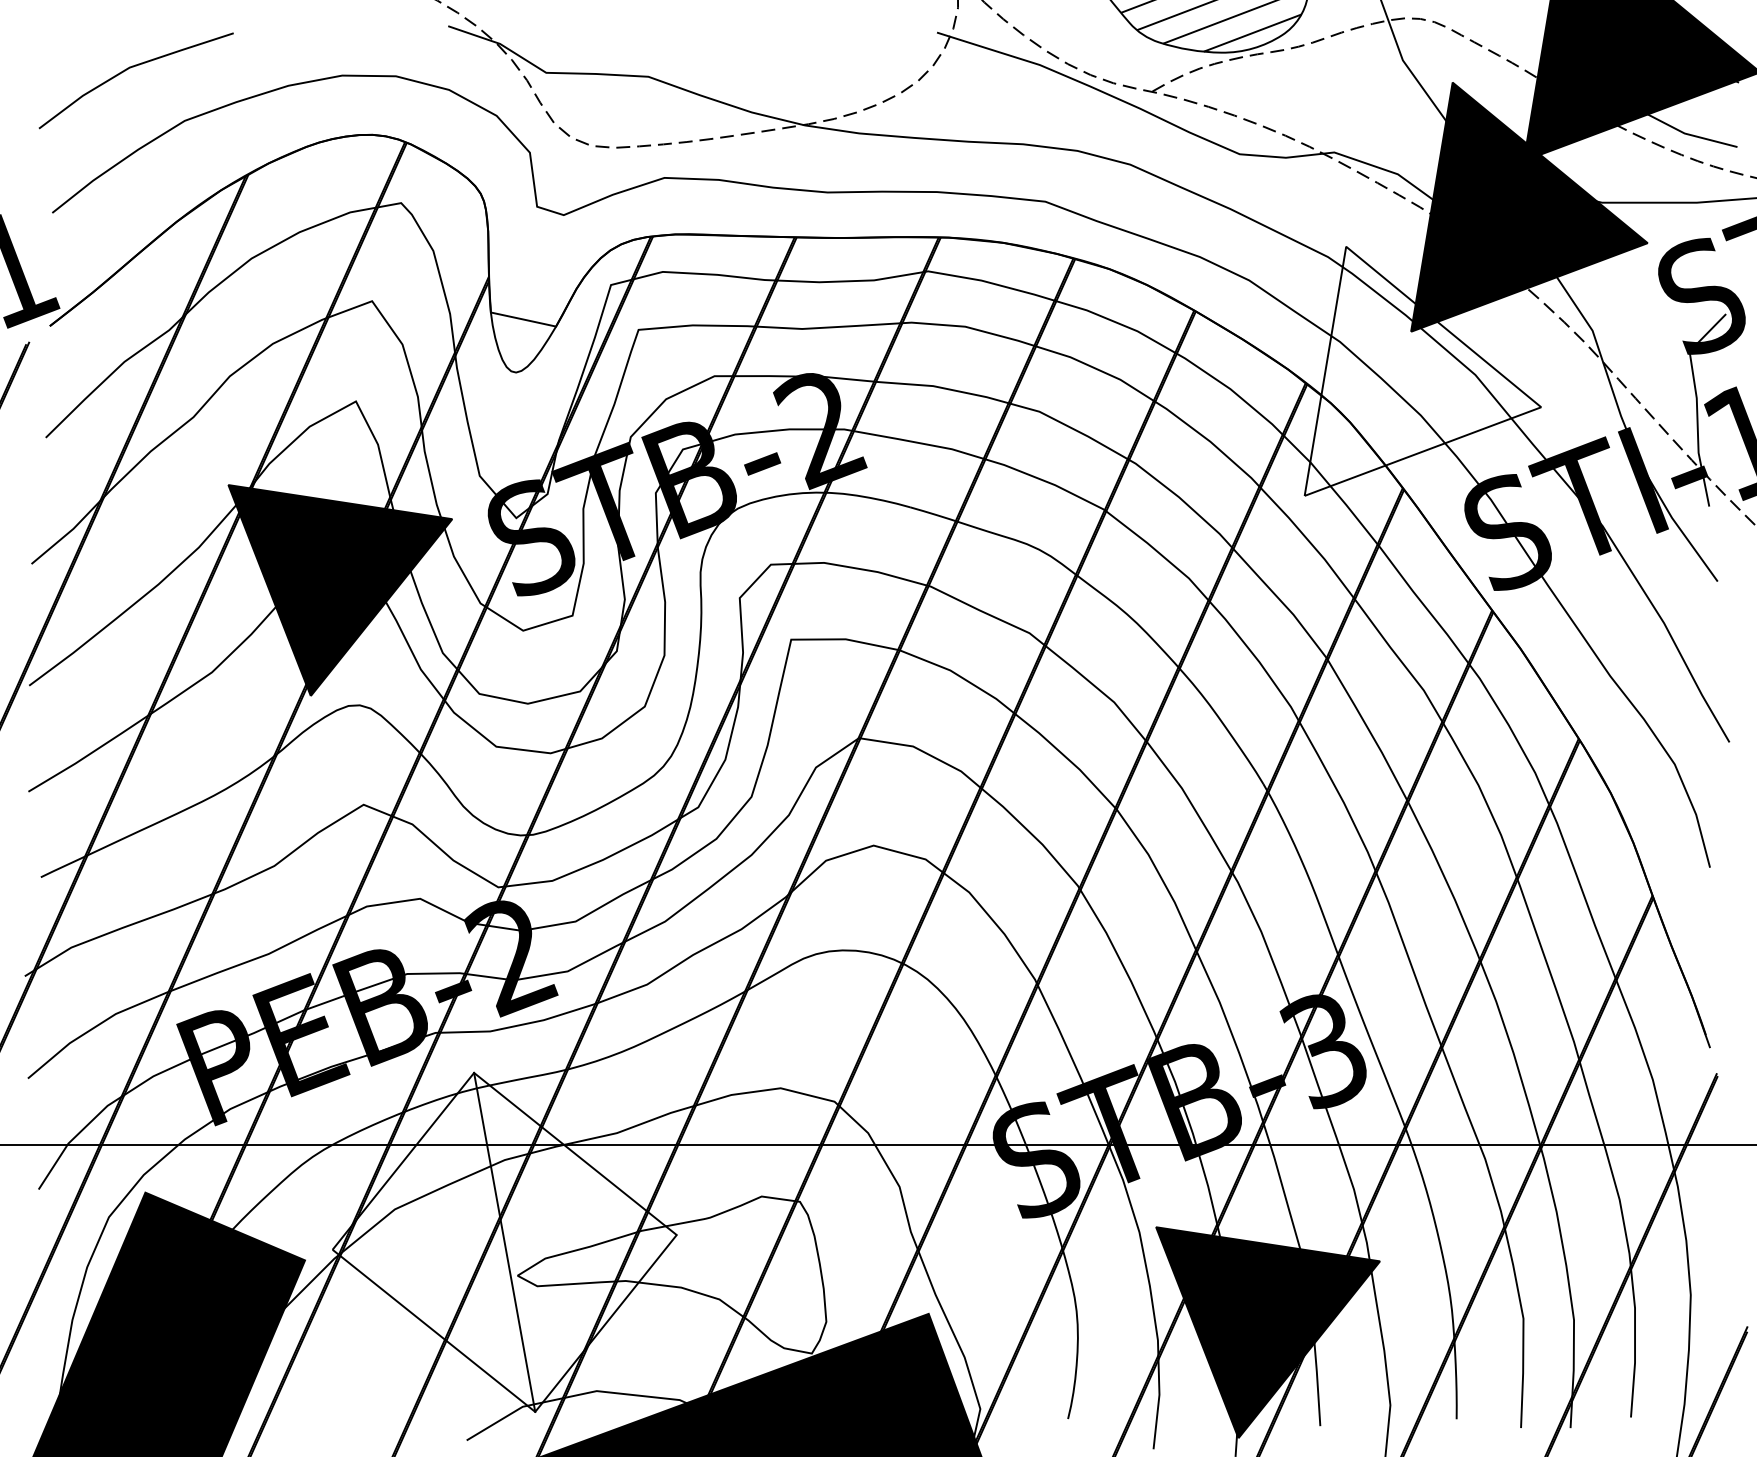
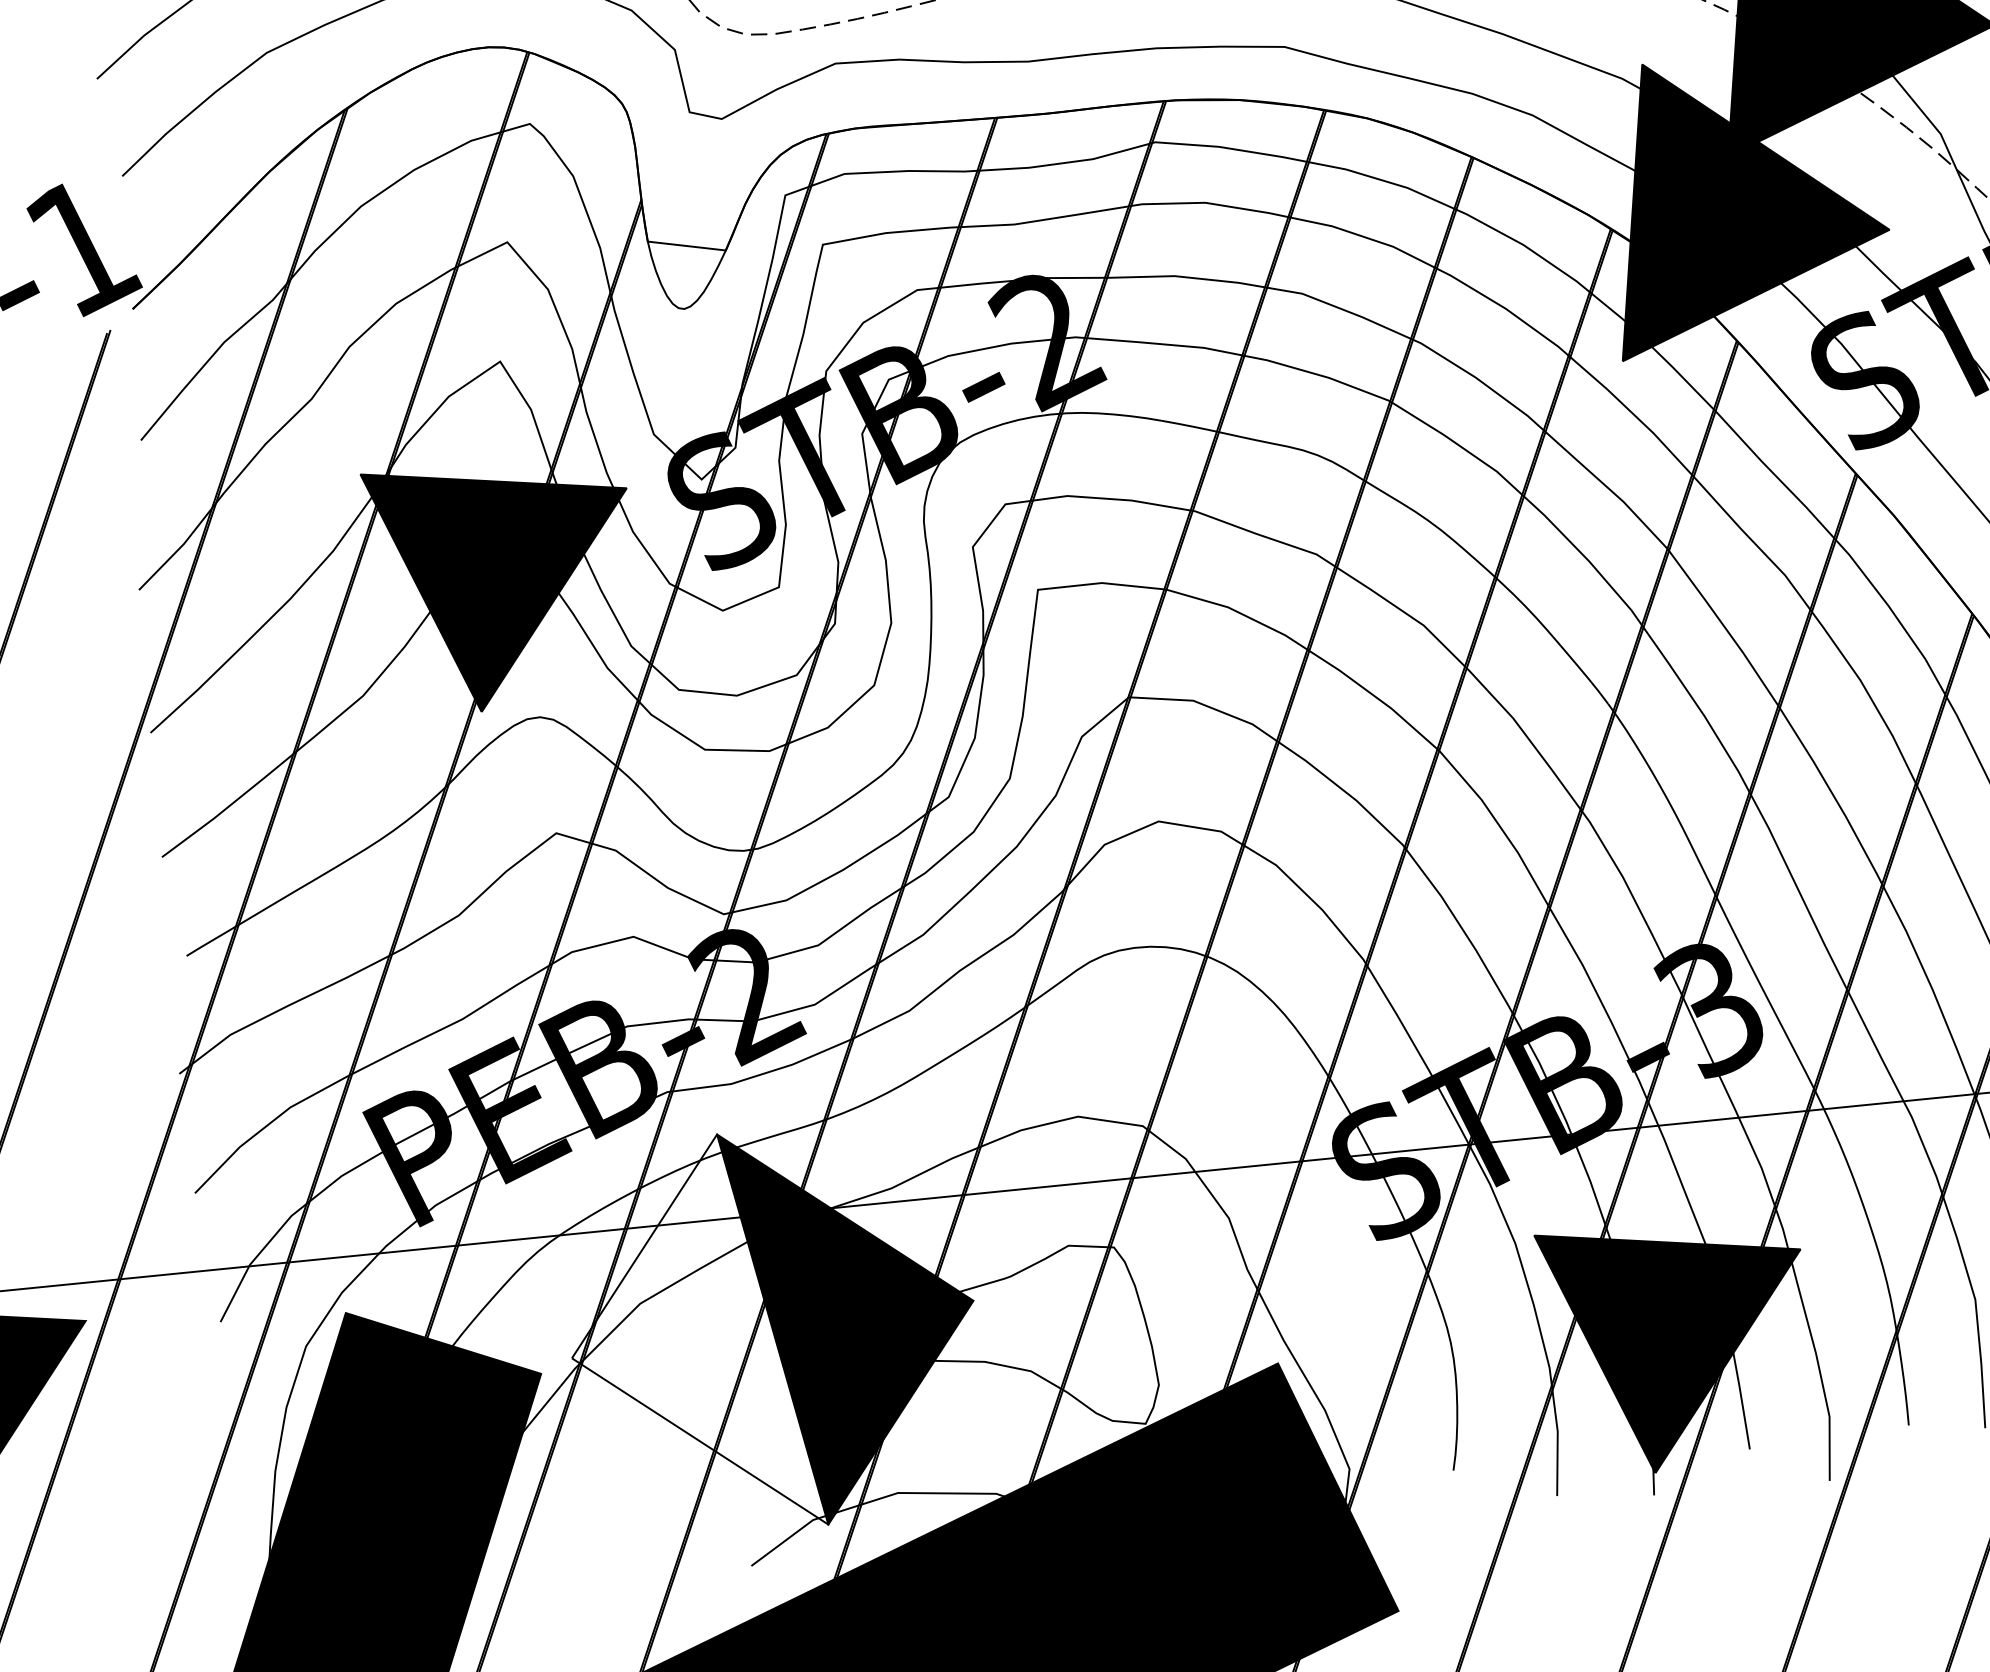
fill: (1422, 370) -> (1746, 200), added
fill: (575, 1241) -> (855, 1320), added

